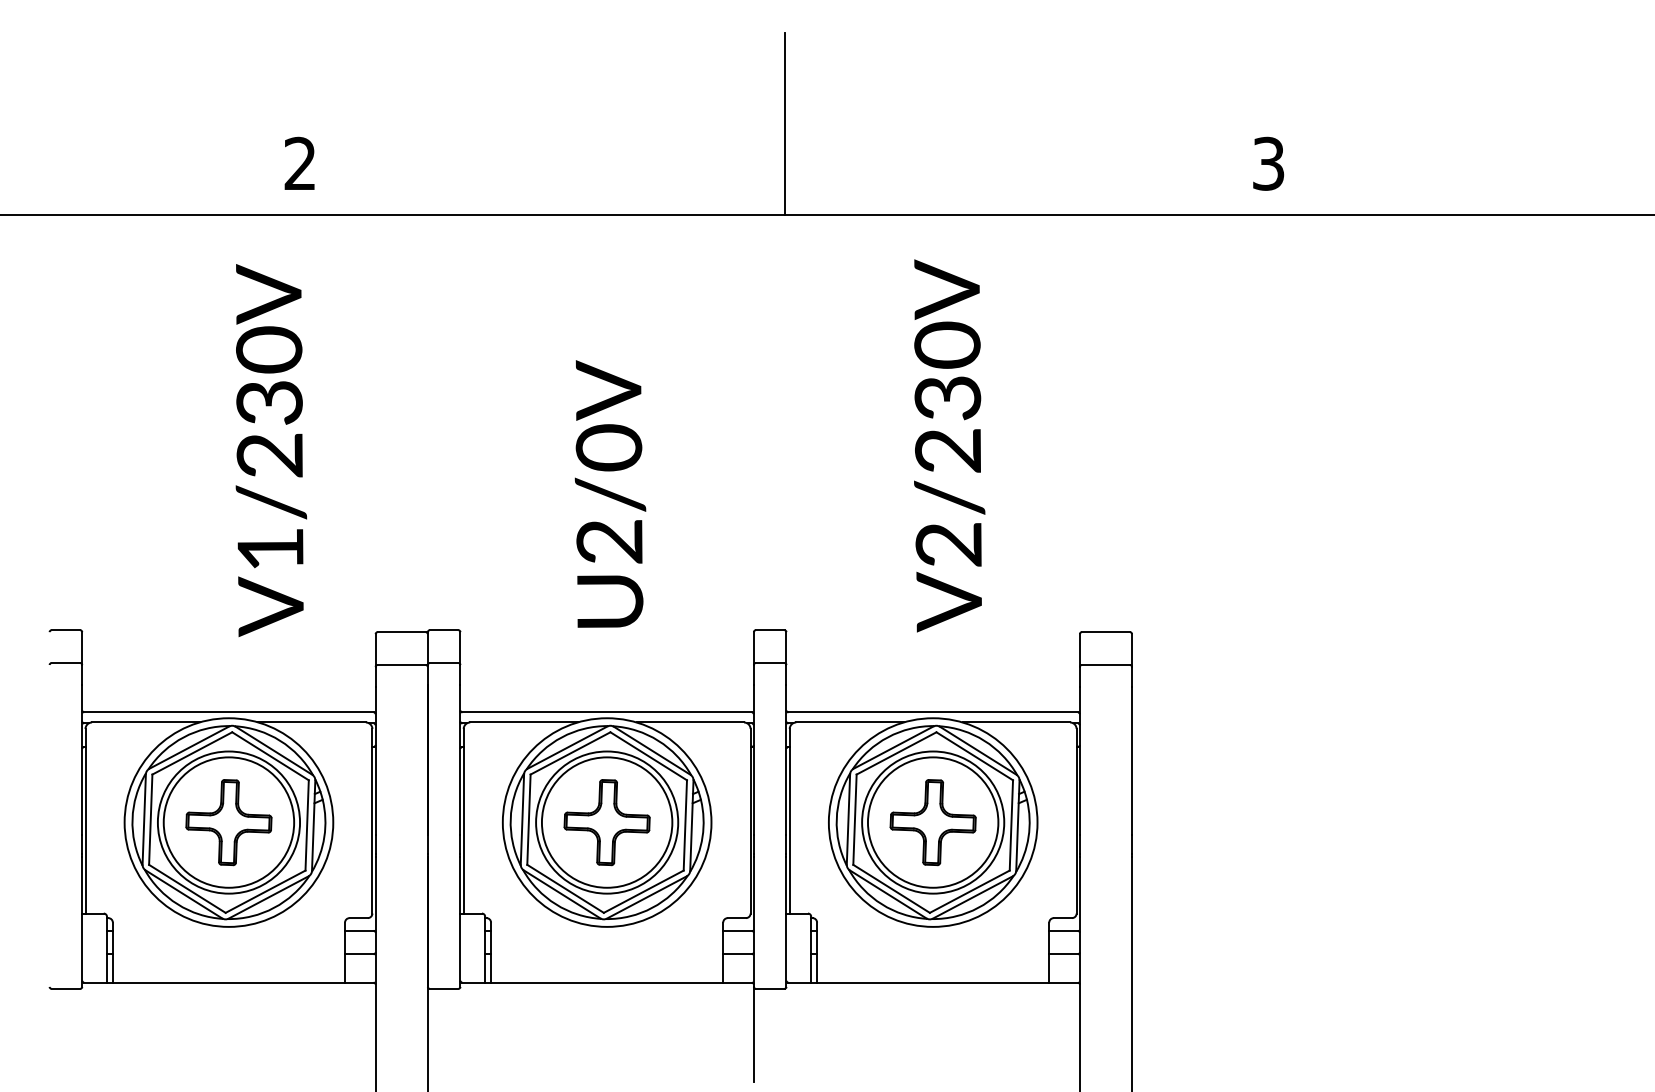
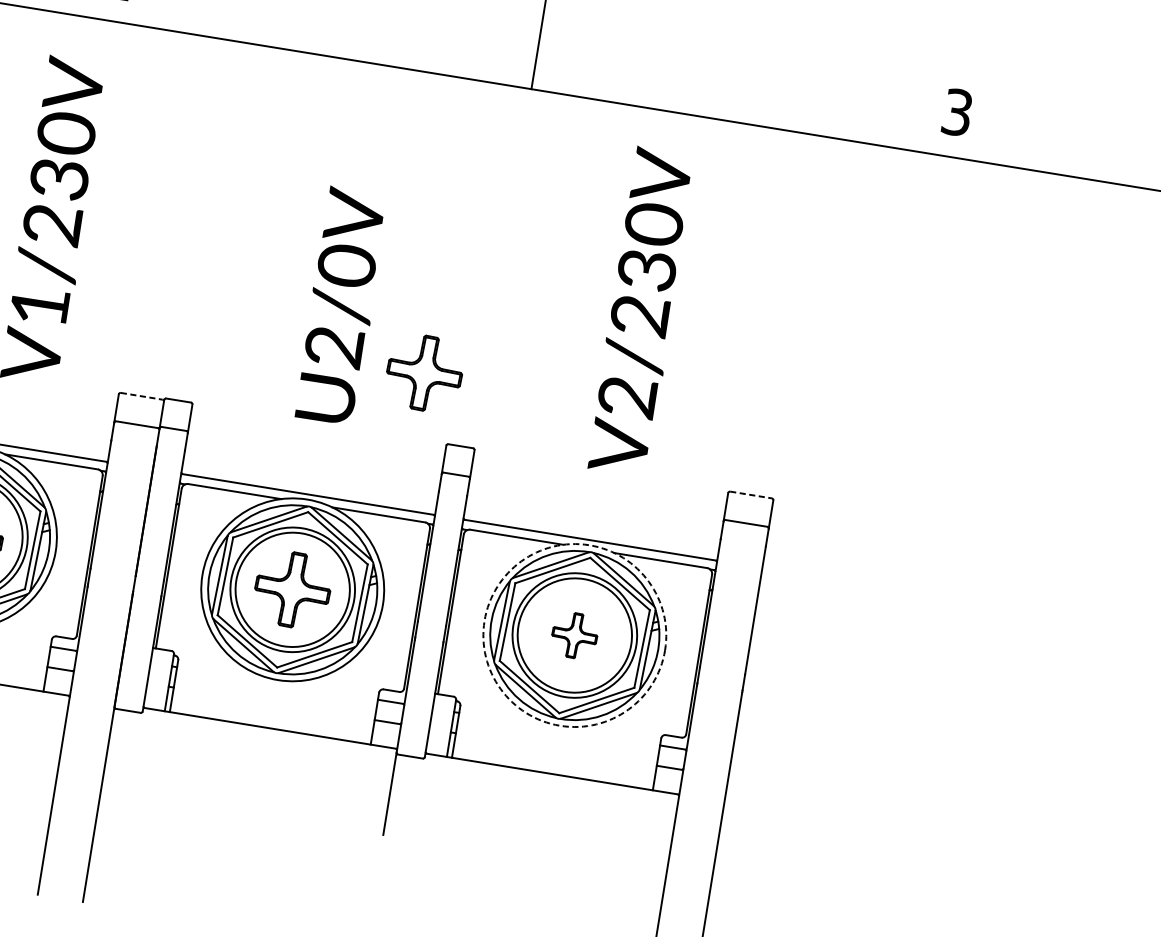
part: (715, 554) -> (424, 373), added
line: (402, 632) -> (142, 396), solid -> dashed
line: (1106, 632) -> (751, 495), solid -> dashed
circle: (932, 822) -> (574, 635), solid -> dashed
part: (932, 822) -> (574, 635), size x0.6

